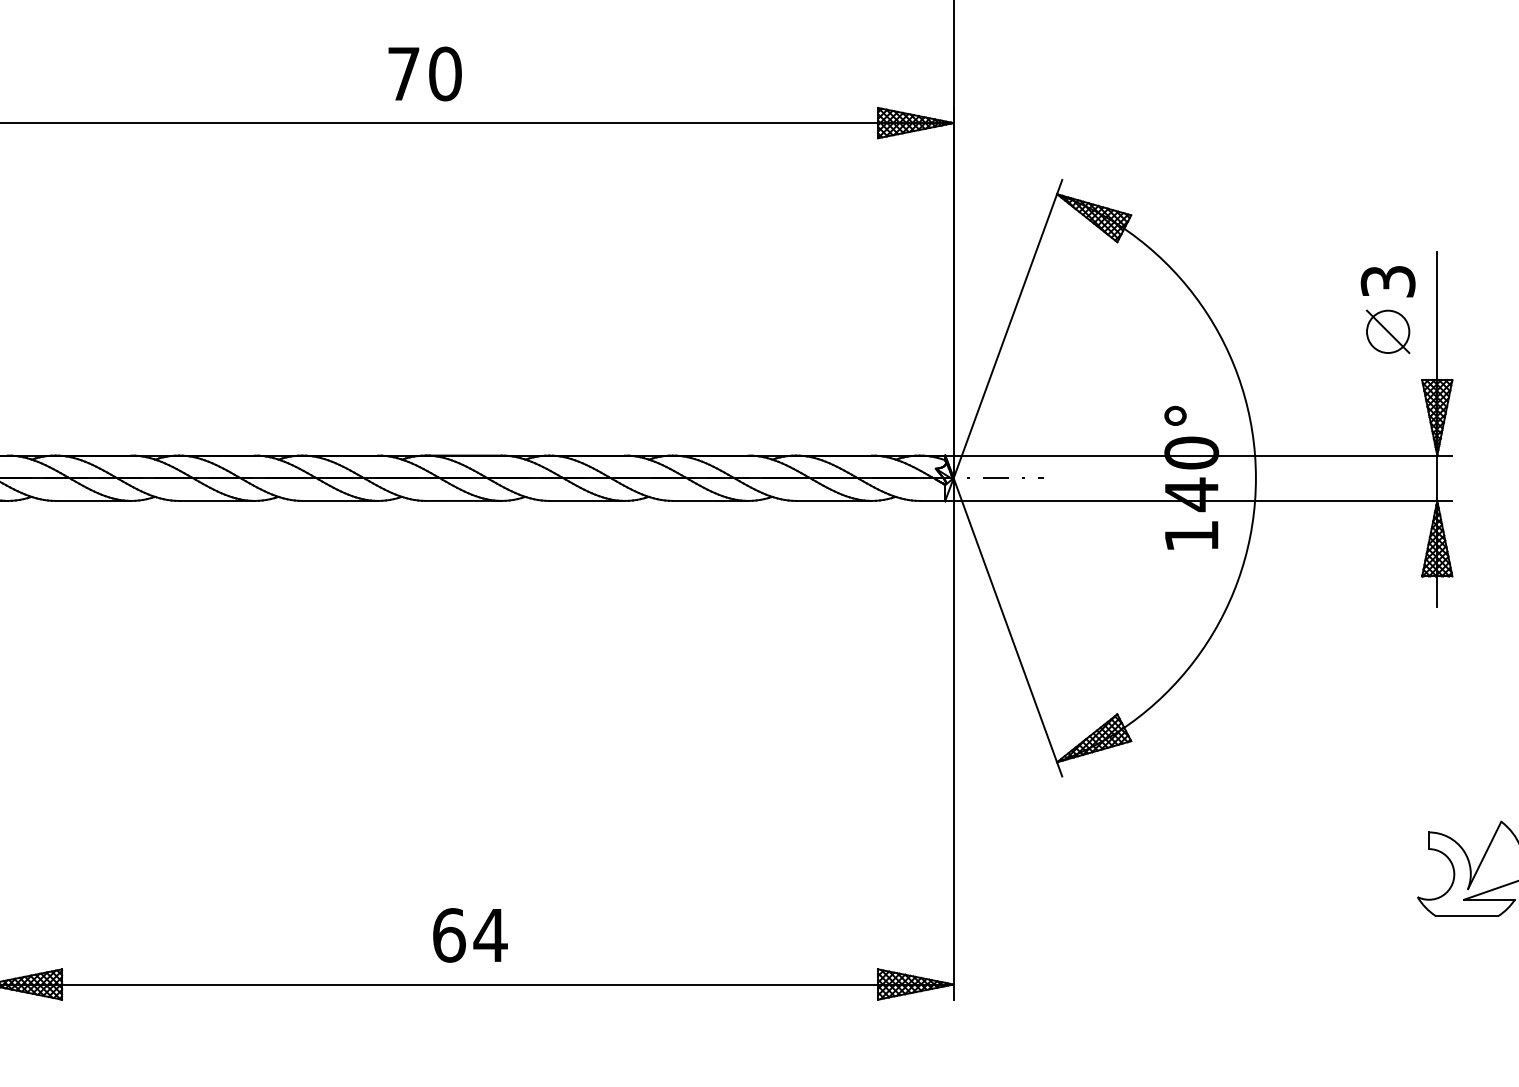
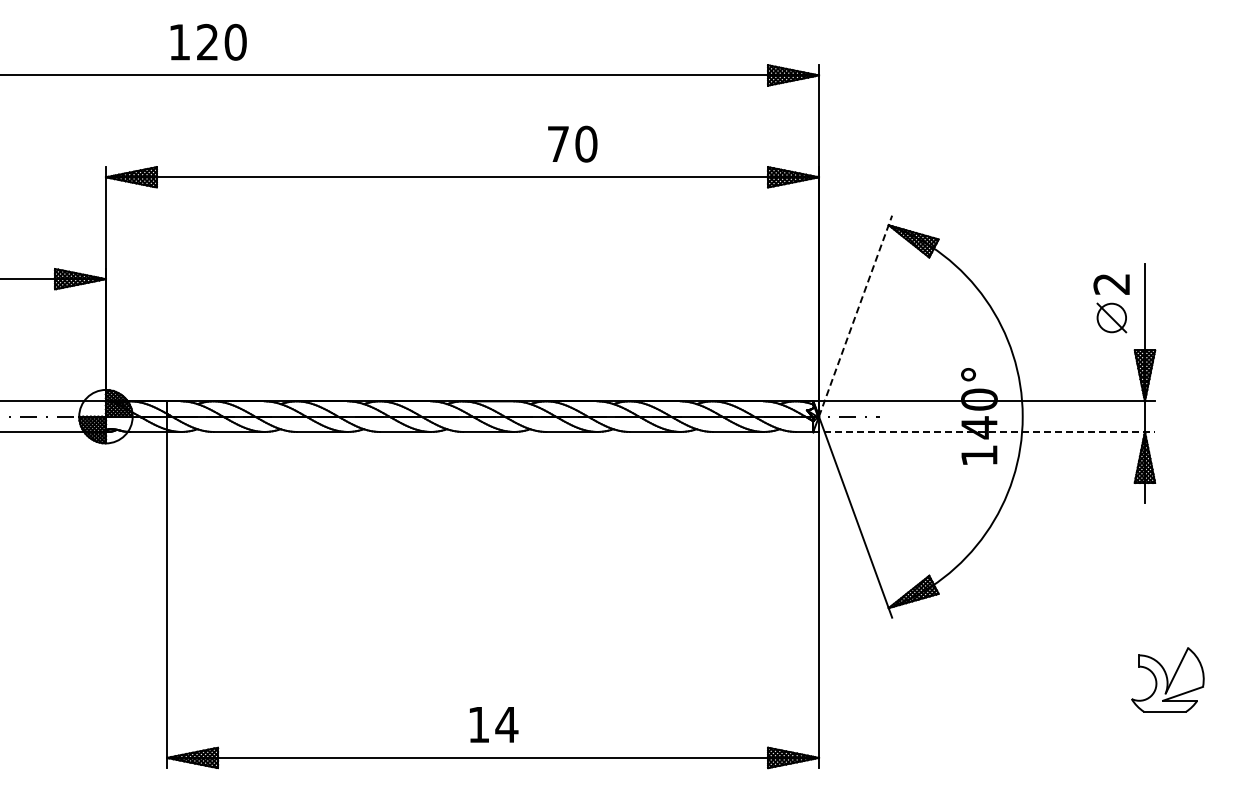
text: (424, 72) -> (572, 143), moved
text: (1387, 280) -> (1111, 283), 3 -> 2
line: (1007, 329) -> (855, 316), solid -> dashed
line: (1199, 500) -> (984, 431), solid -> dashed
text: (450, 934) -> (479, 724), 64 -> 14

